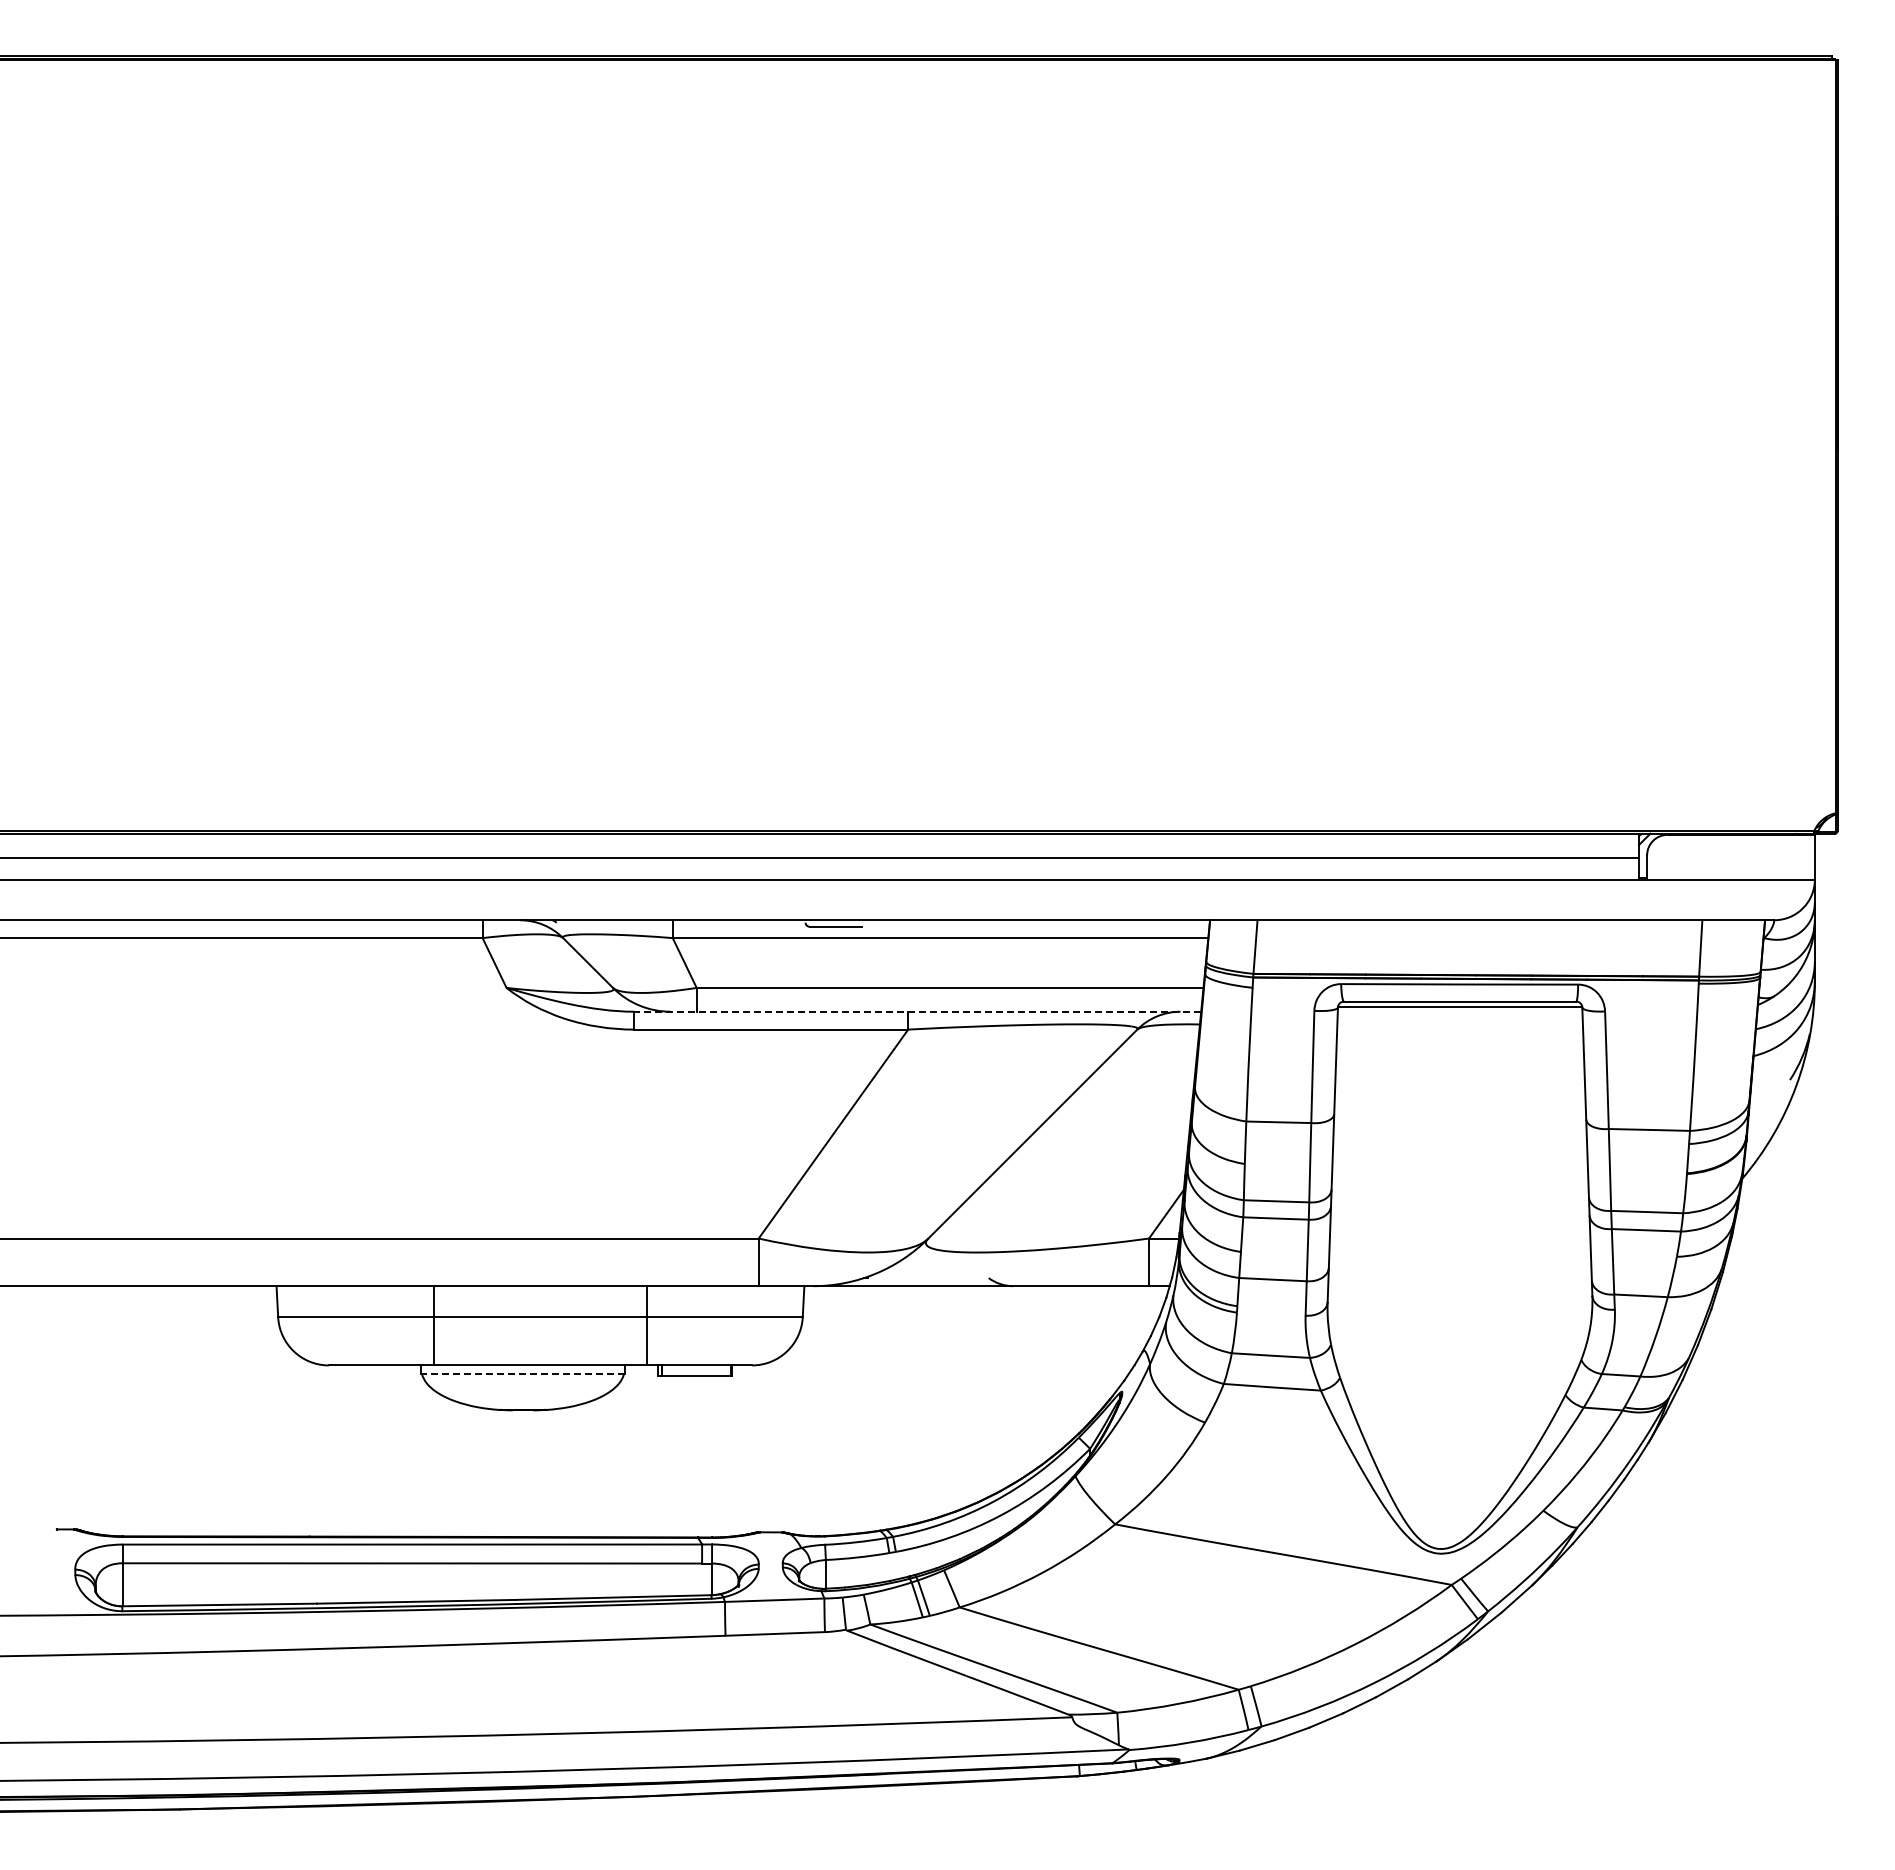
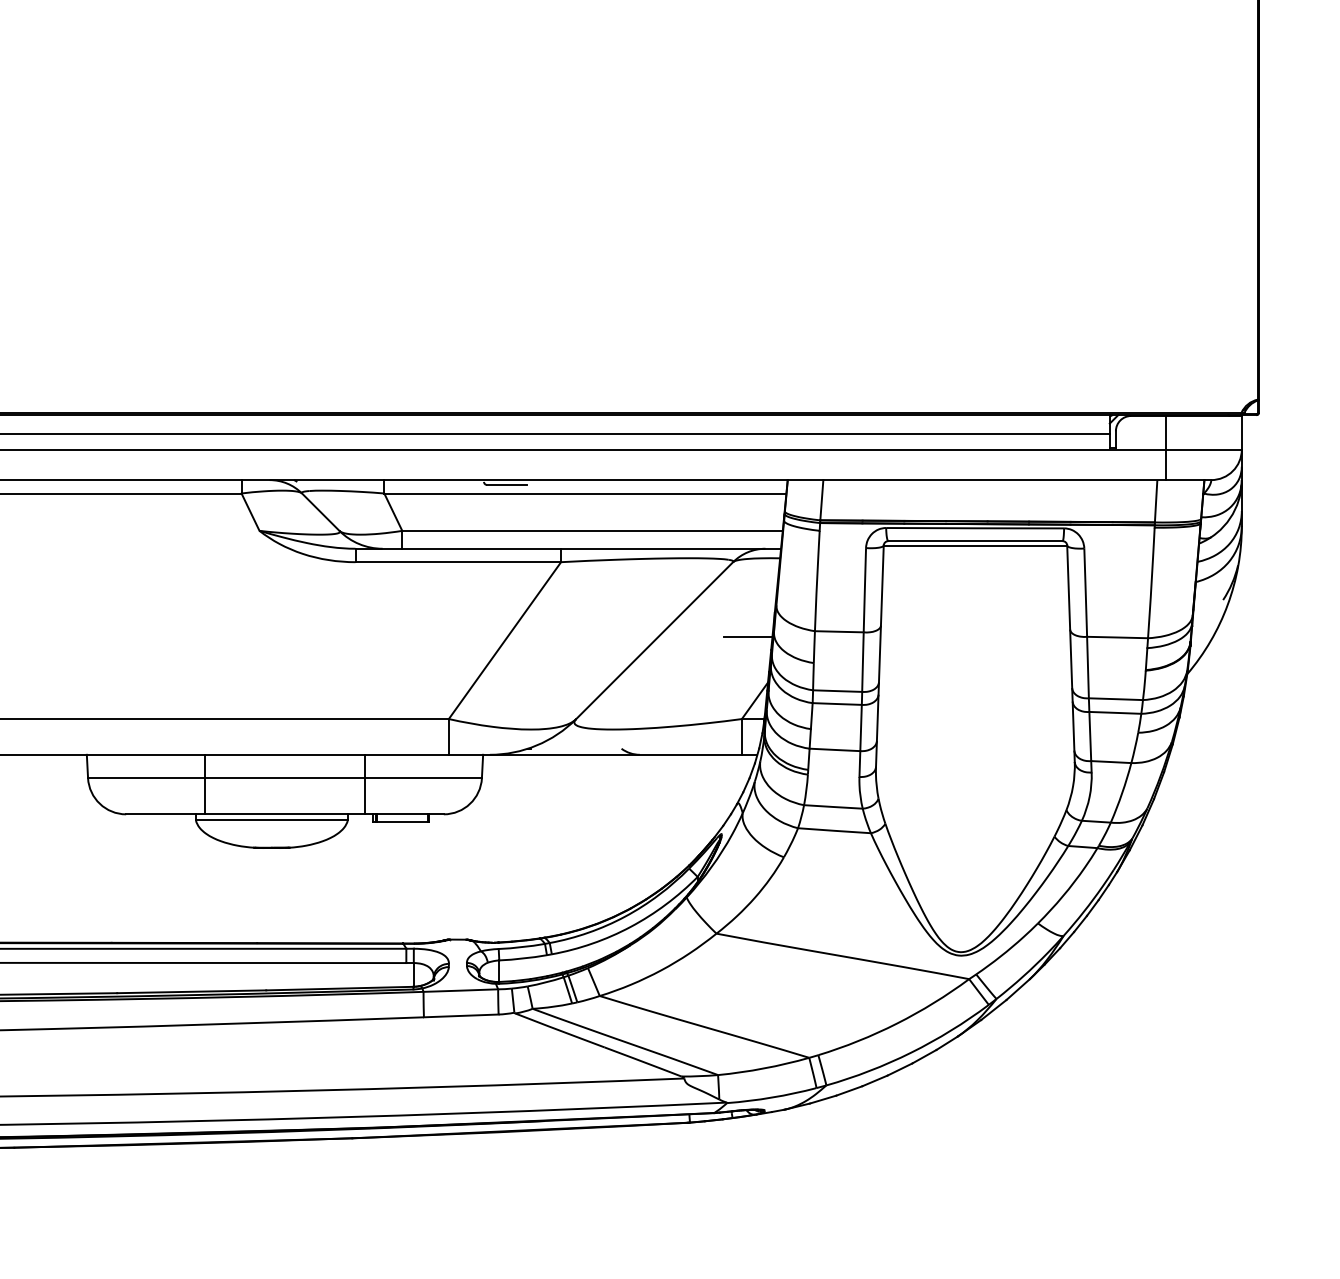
line: (1713, 877) -> (1165, 447), added
line: (917, 1011) -> (568, 548), dashed -> solid
line: (1156, 1129) -> (747, 637), added
line: (523, 1373) -> (272, 820), dashed -> solid

